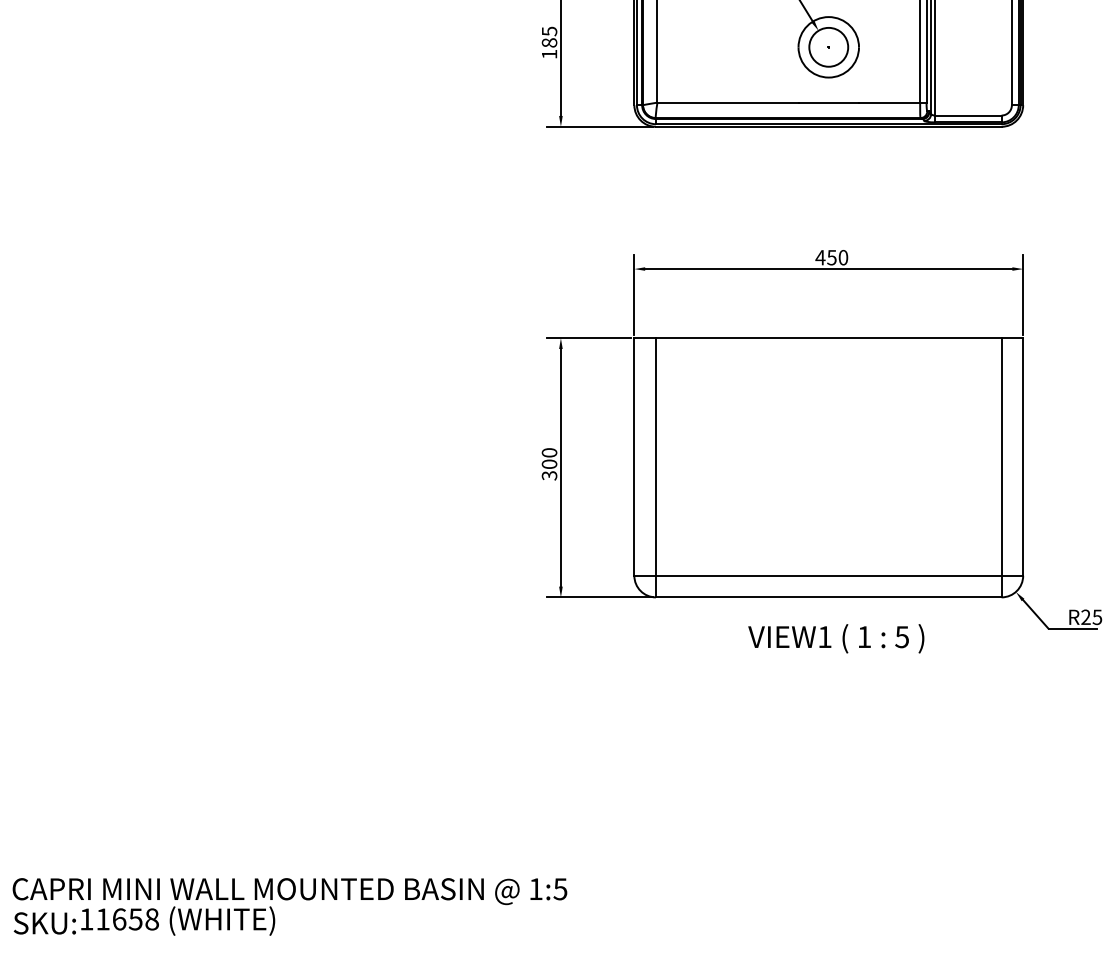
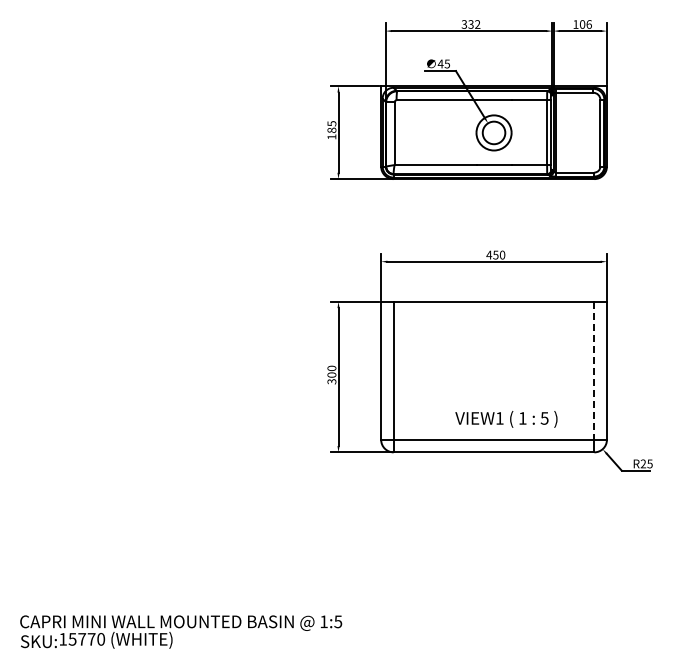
line: (1001, 456) -> (594, 370), solid -> dashed
text: (836, 638) -> (506, 419), moved
text: (126, 919) -> (86, 639), 11658 -> 15770

